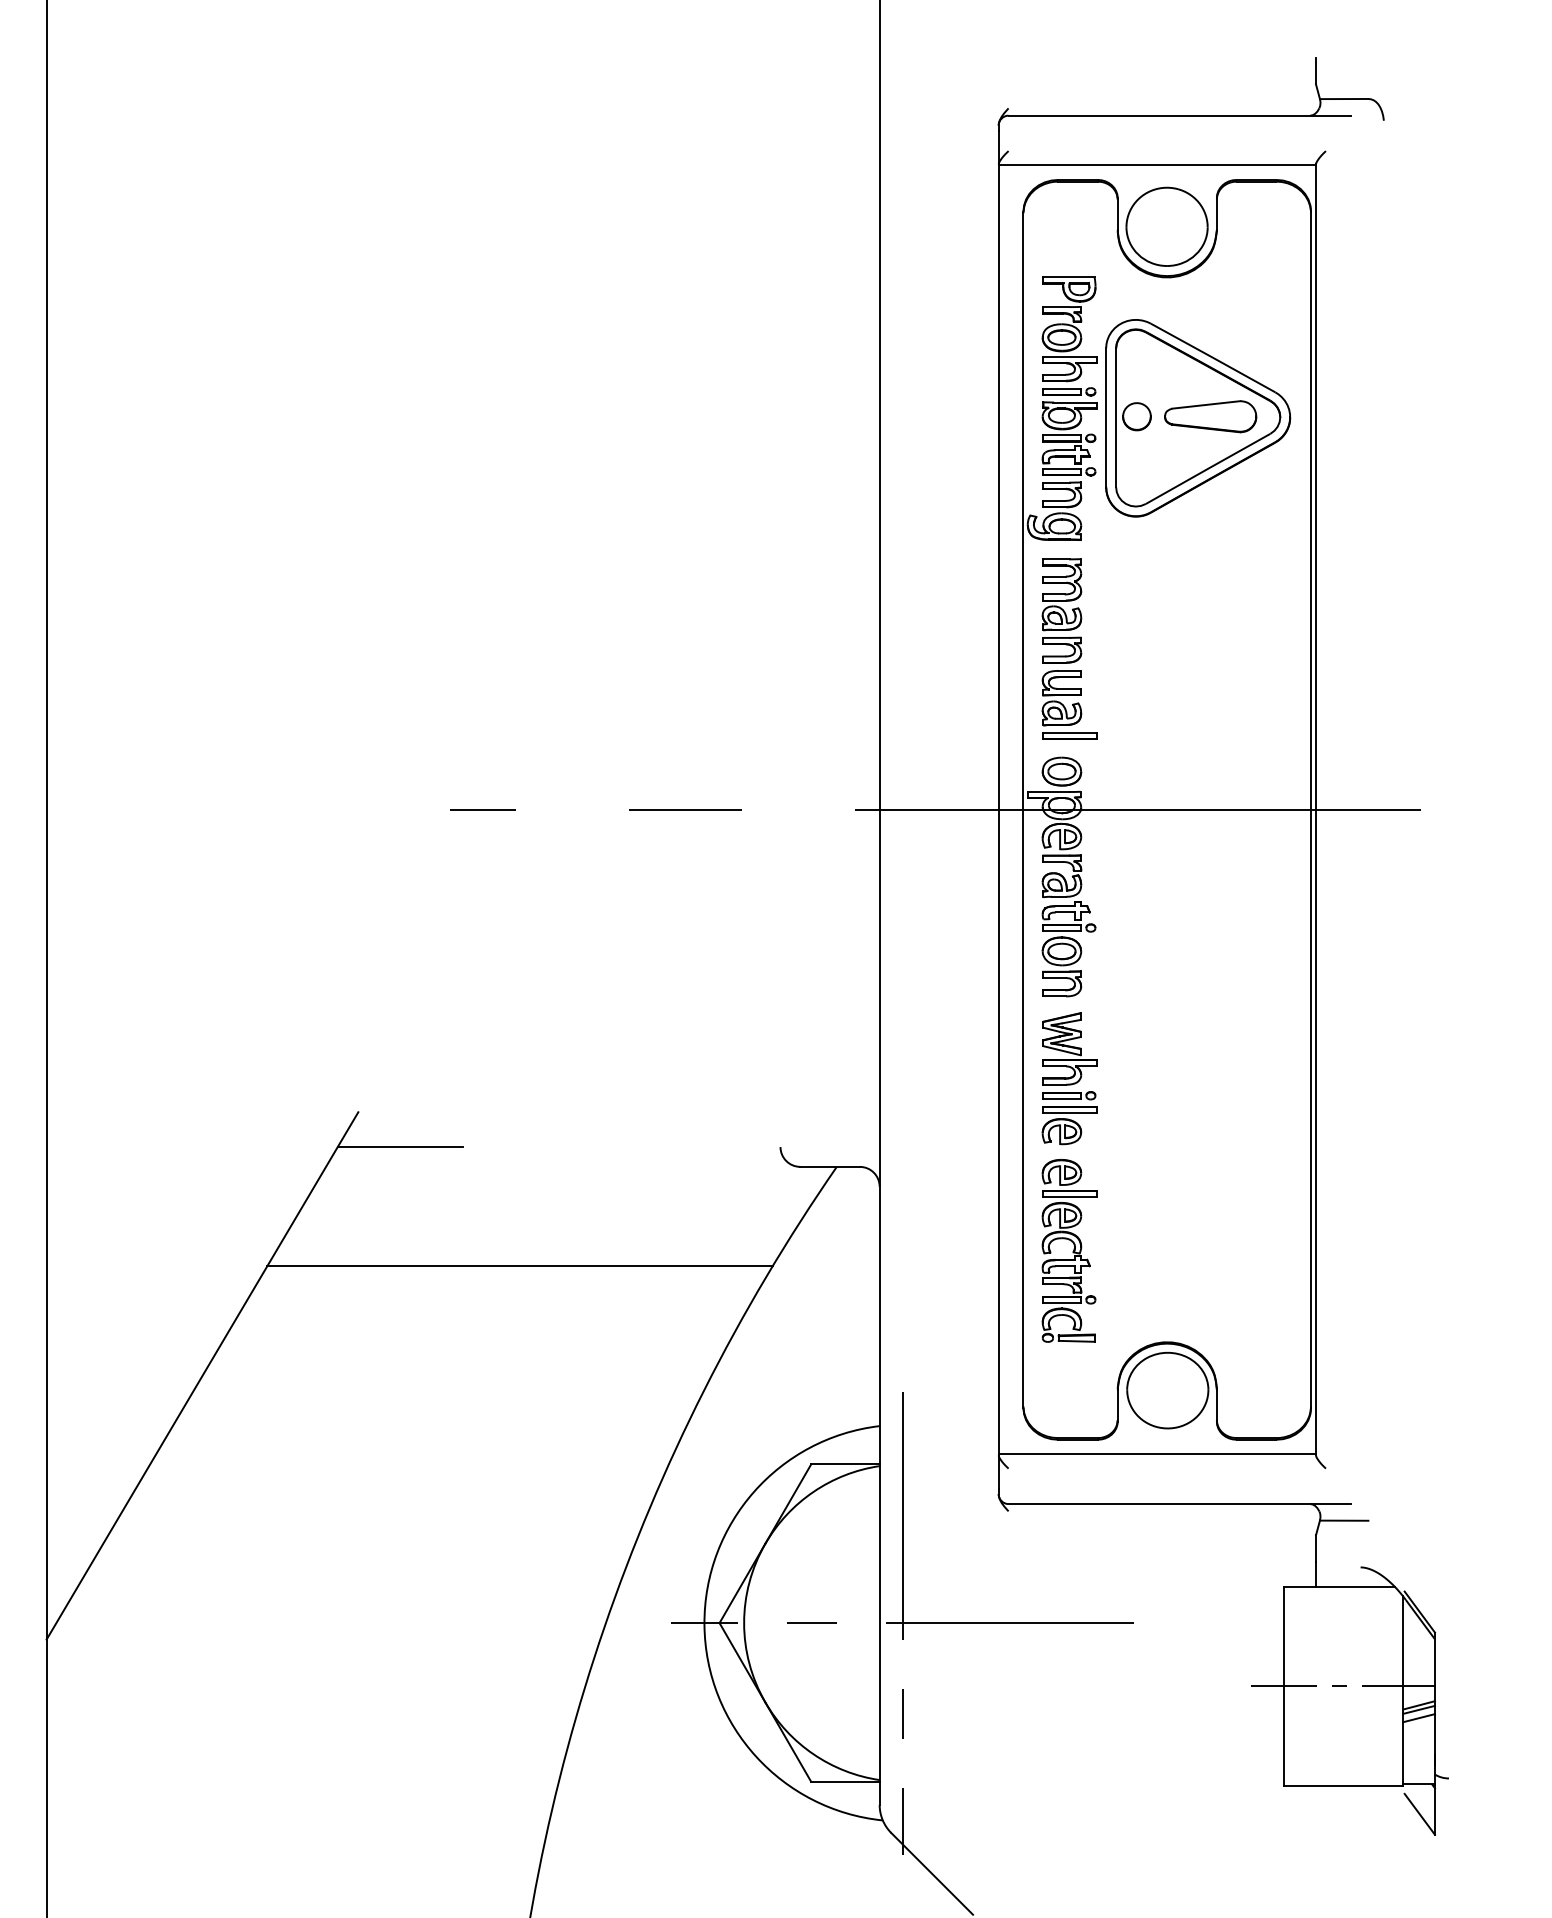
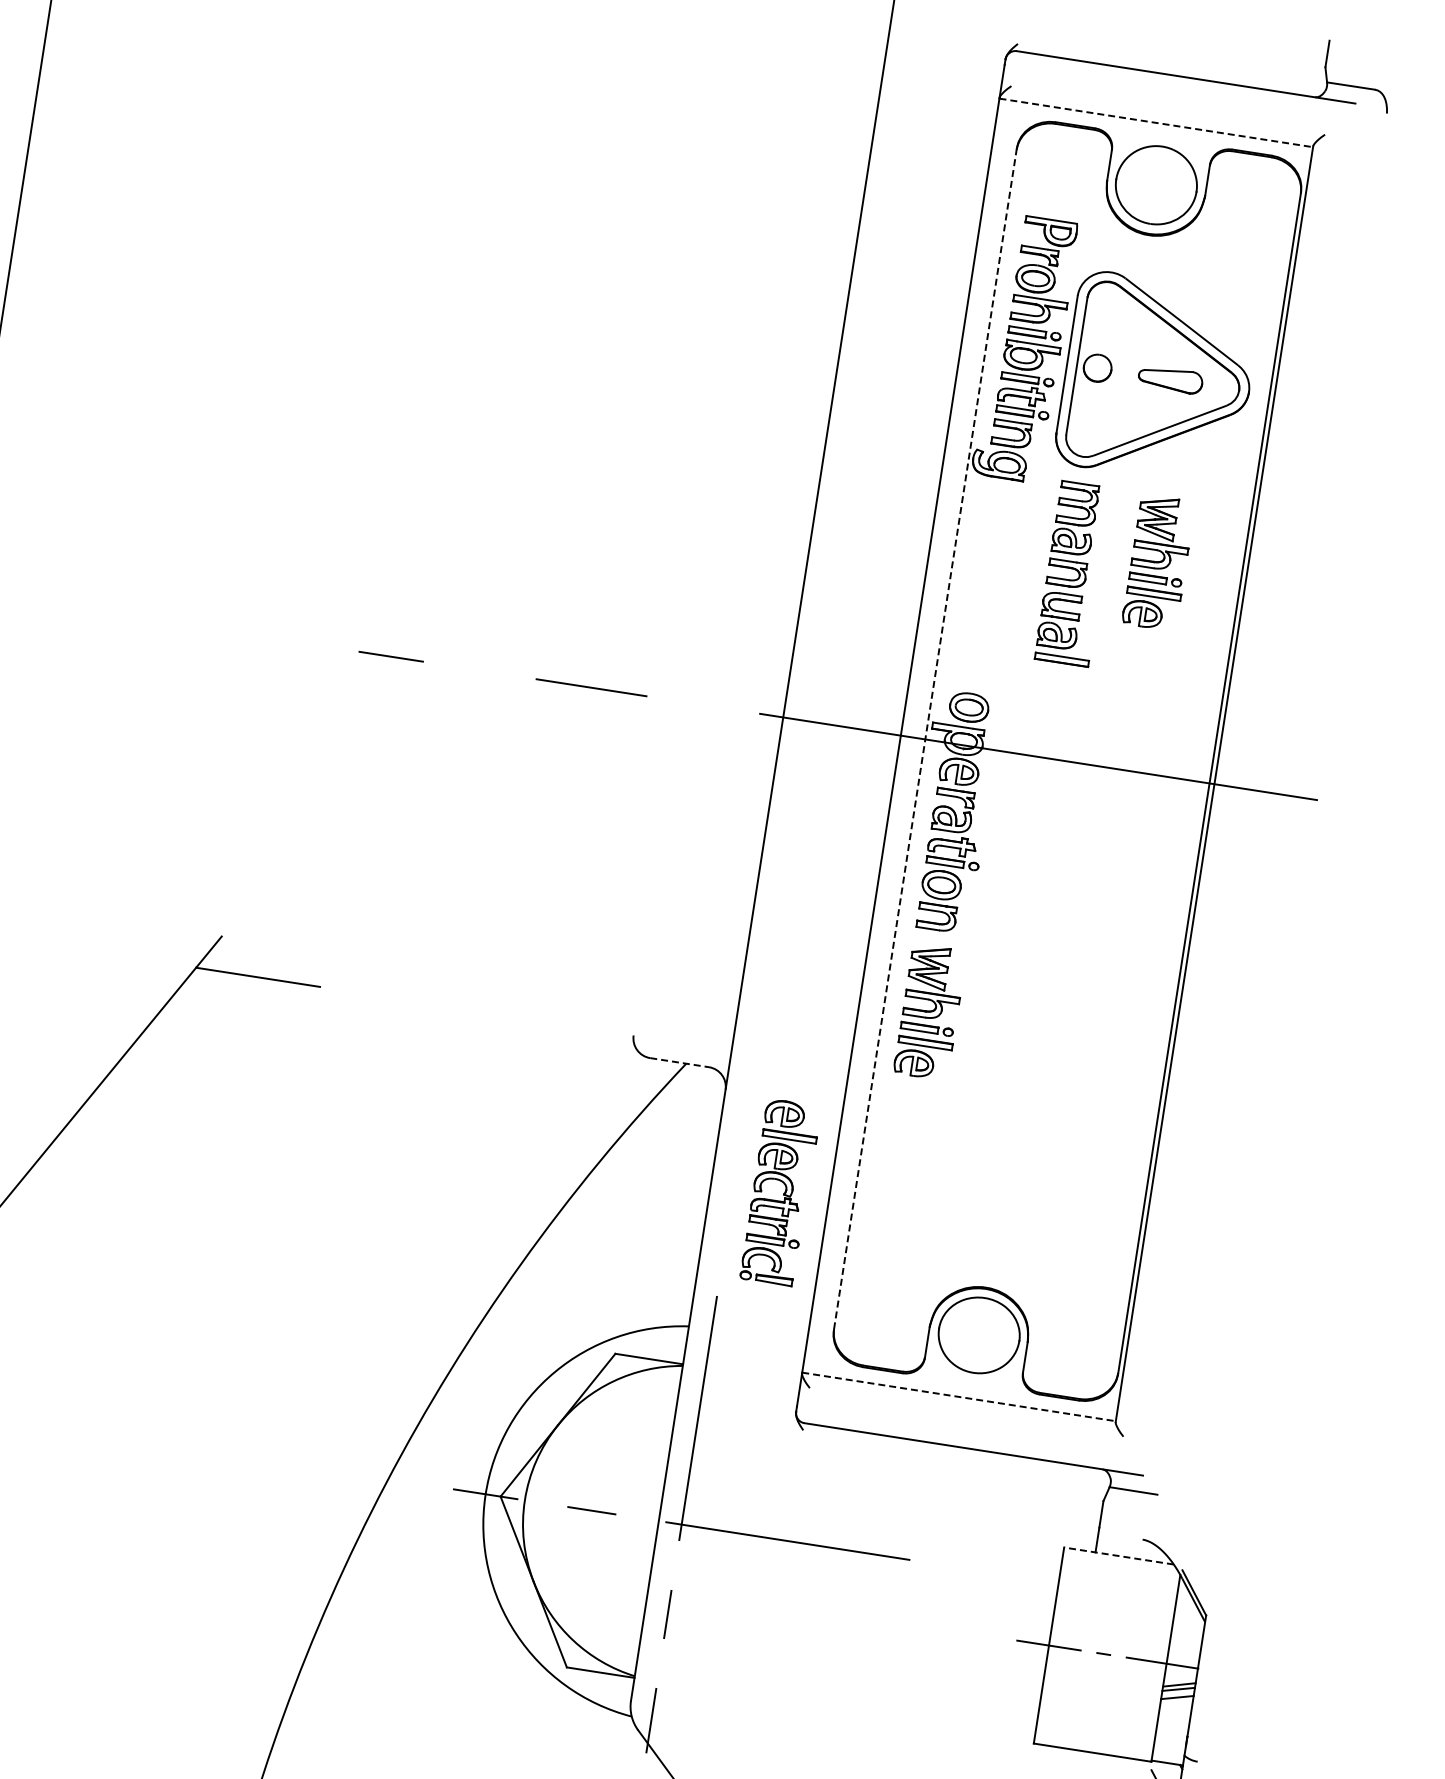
line: (1157, 165) -> (1156, 123), solid -> dashed
part: (1210, 416) -> (1170, 379), size x0.7
part: (1226, 599) -> (1158, 562), added
part: (1069, 648) -> (1074, 572), moved
line: (1023, 810) -> (925, 740), solid -> dashed
line: (830, 1166) -> (680, 1062), solid -> dashed
part: (1069, 1250) -> (780, 1192), moved
line: (519, 1266) -> (357, 1113), removed
line: (1157, 1454) -> (959, 1396), solid -> dashed
line: (1339, 1587) -> (1118, 1556), solid -> dashed

